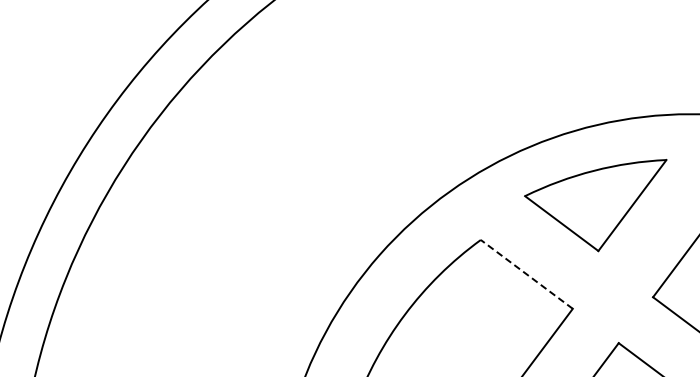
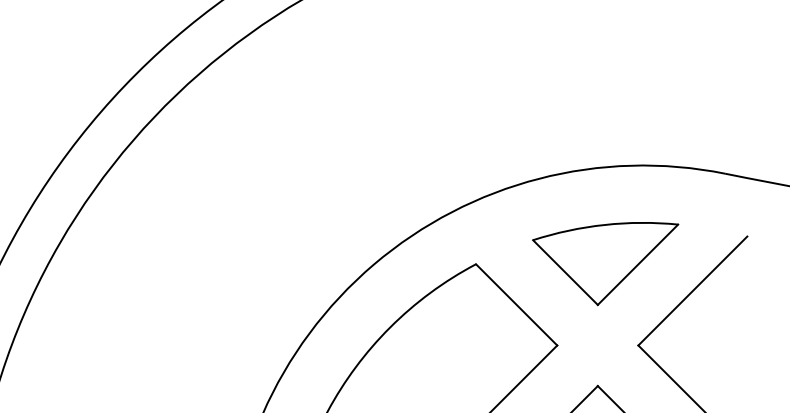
part: (600, 209) -> (605, 264), moved
line: (526, 274) -> (516, 304), dashed -> solid

